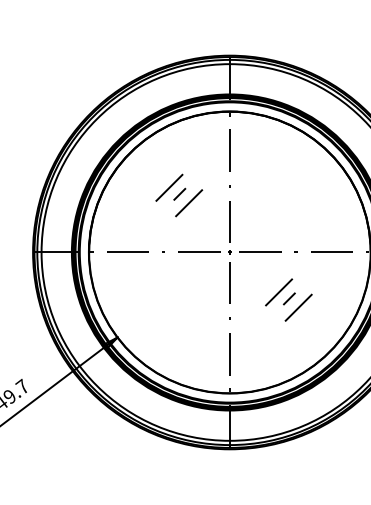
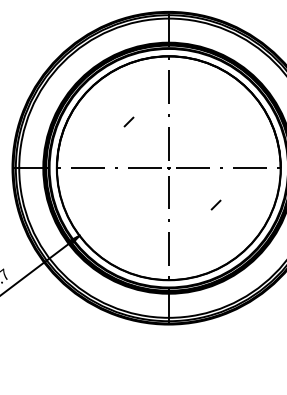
line: (169, 187) -> (120, 116), removed
line: (189, 203) -> (136, 129), removed
line: (279, 292) -> (208, 200), removed
line: (298, 307) -> (223, 211), removed

